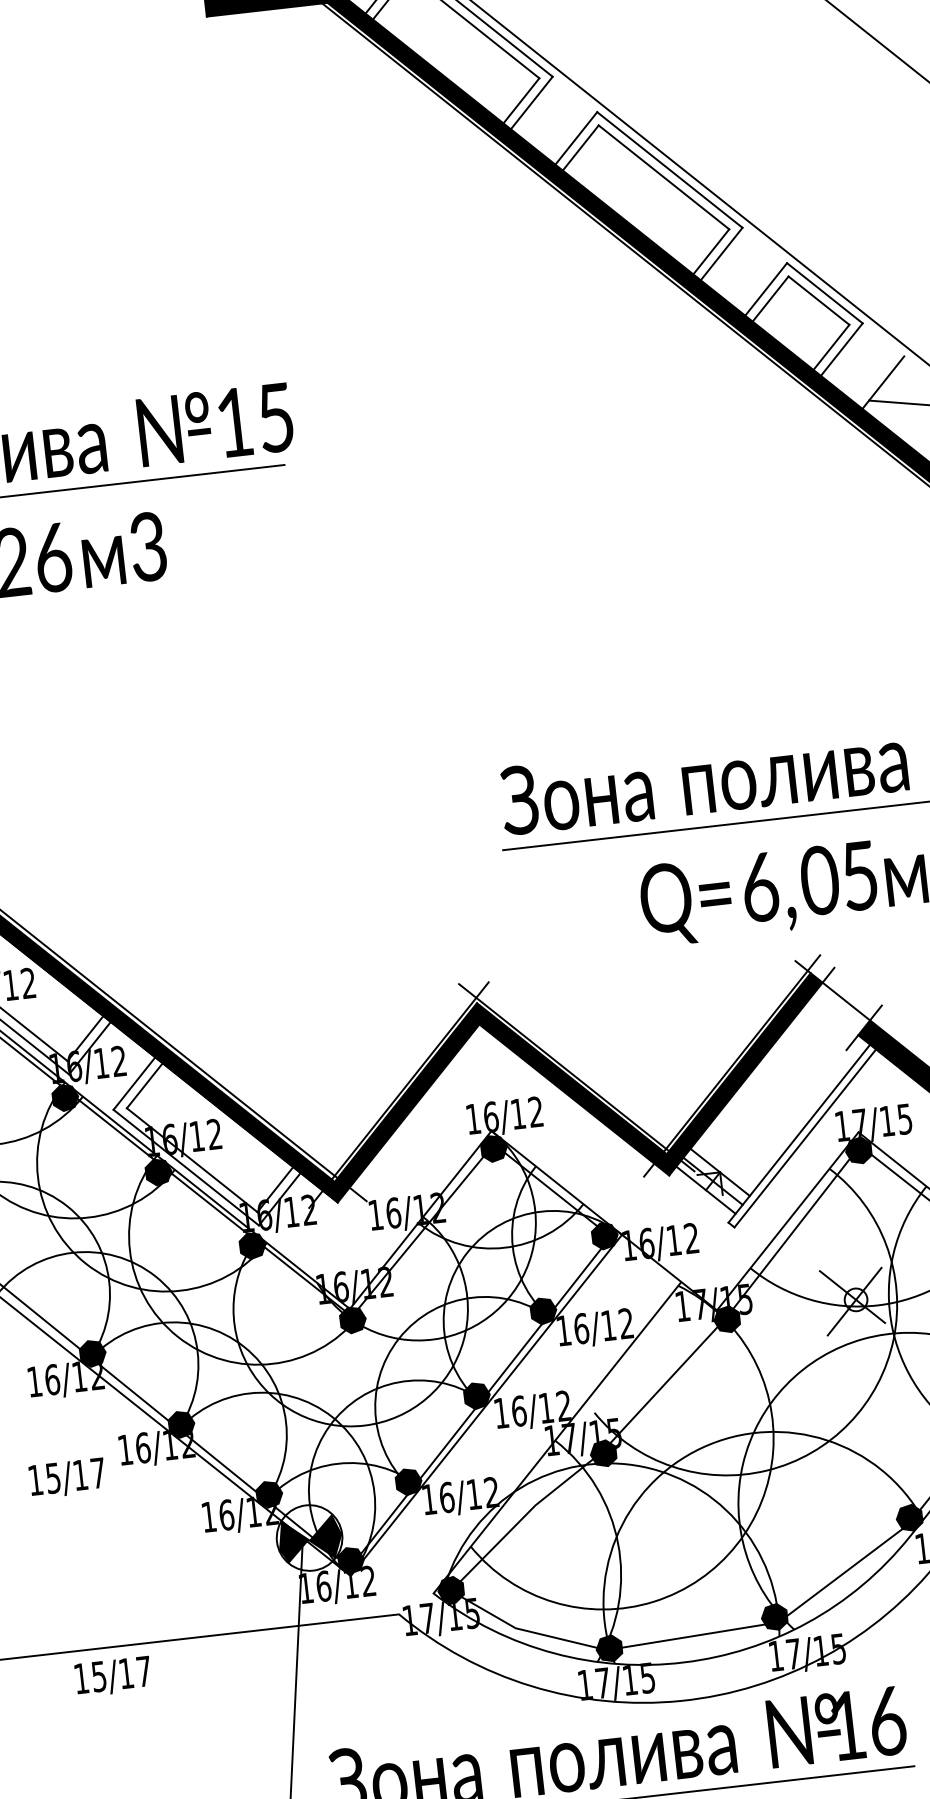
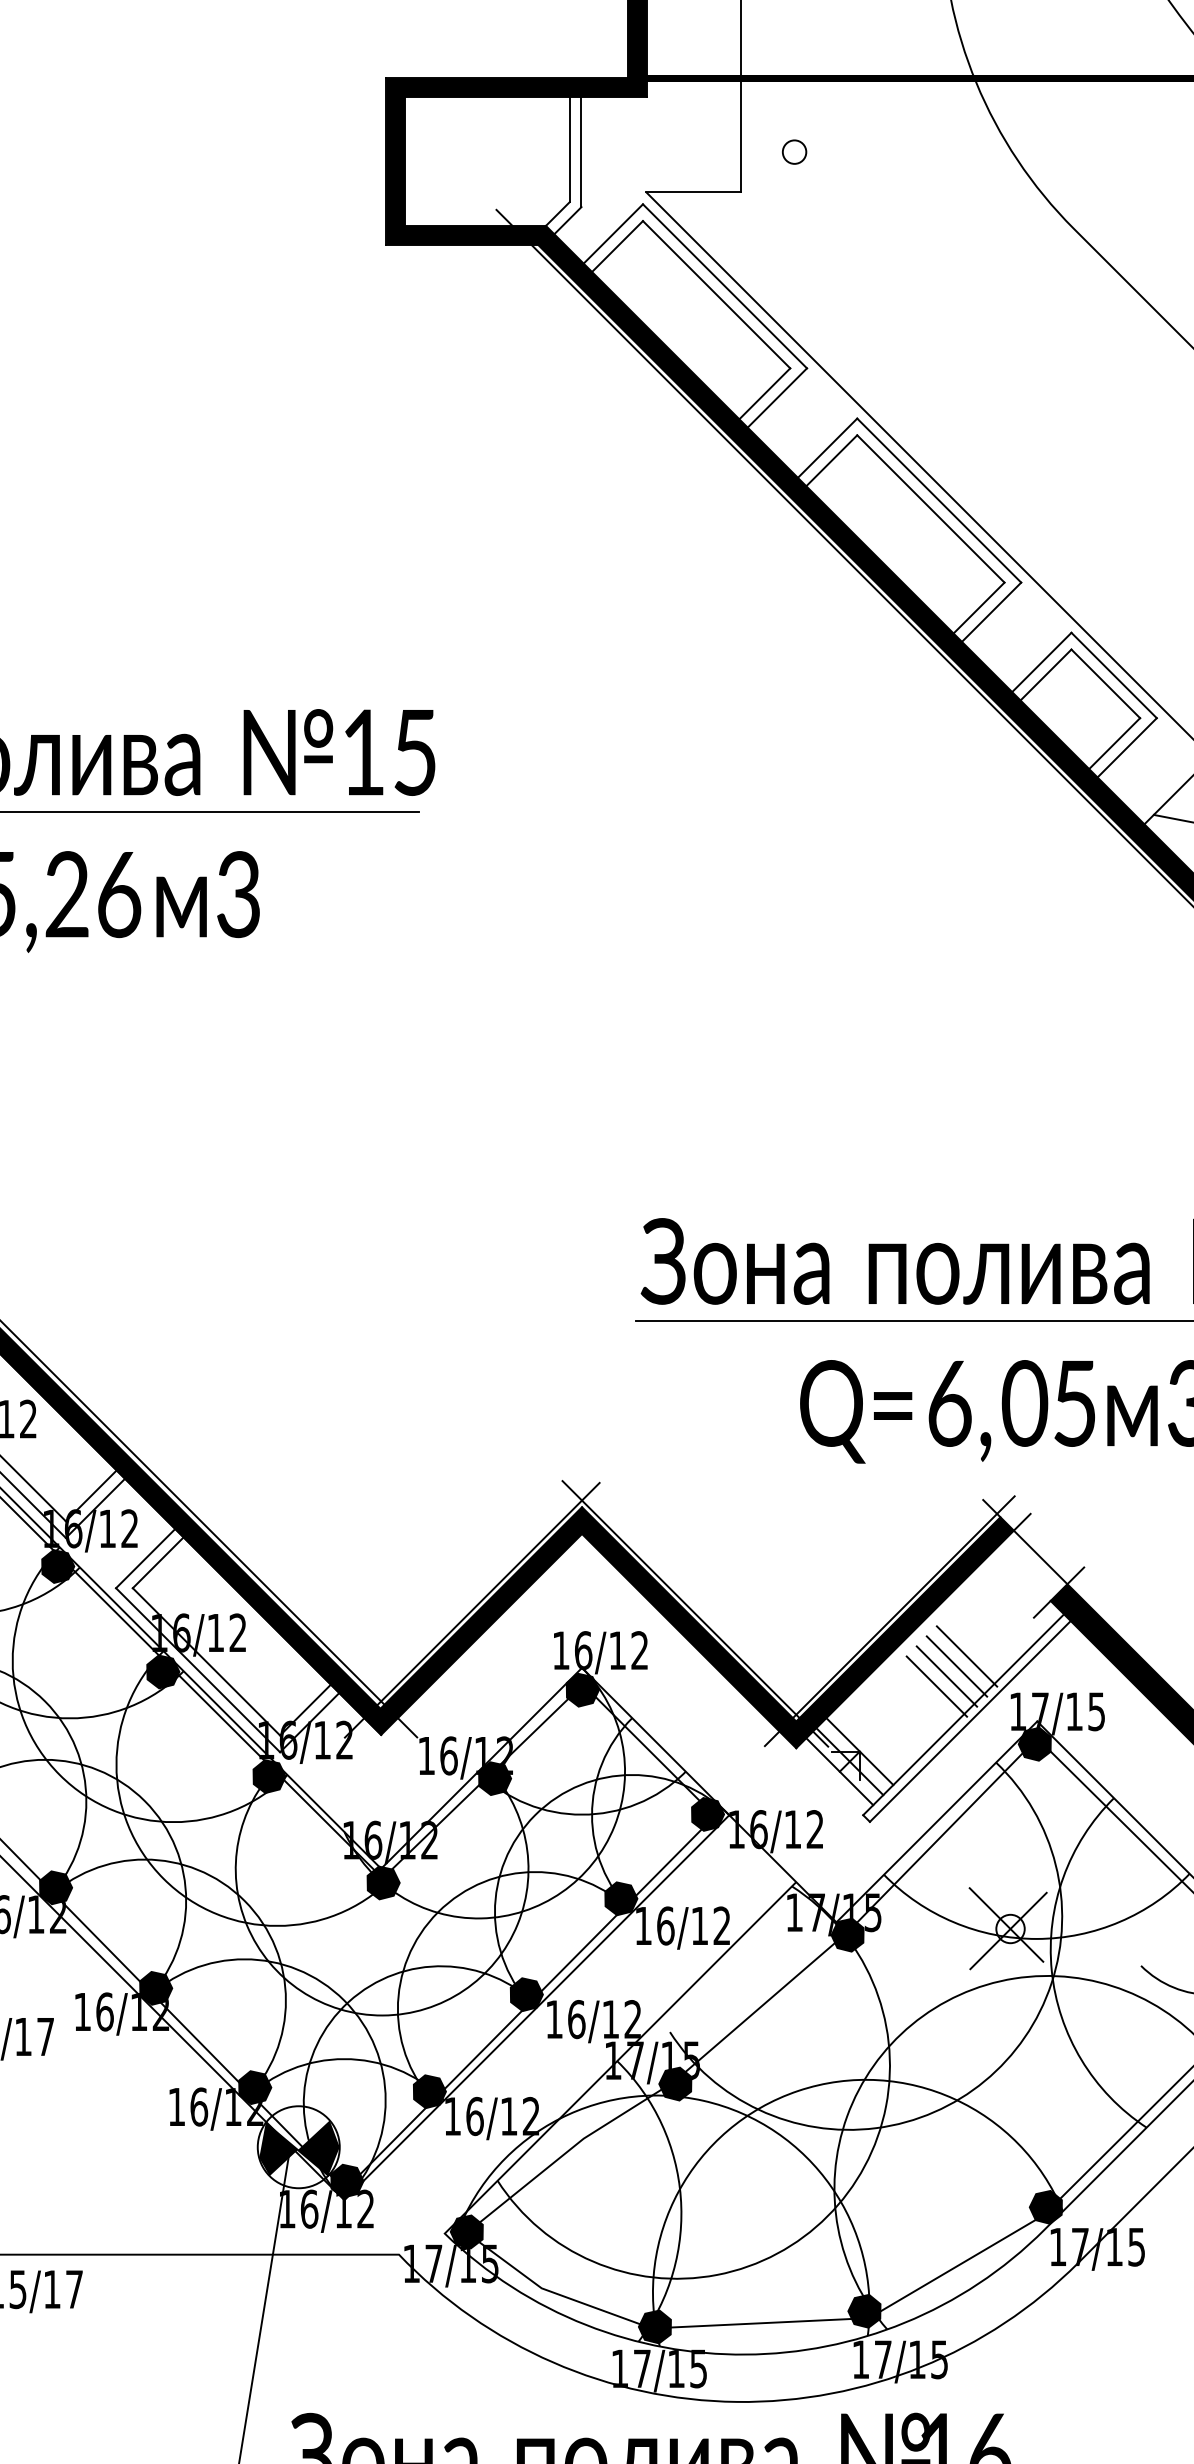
line: (796, 1087) -> (966, 1656), added
line: (789, 1095) -> (956, 1666), added
line: (782, 1104) -> (946, 1676), added
line: (775, 1113) -> (936, 1686), added
fill: (432, 1226) -> (495, 1778), added

